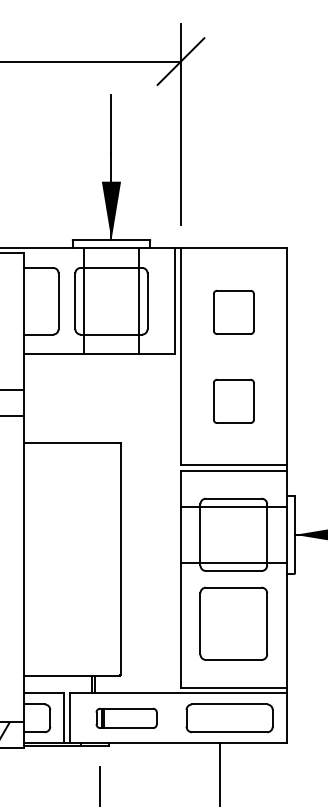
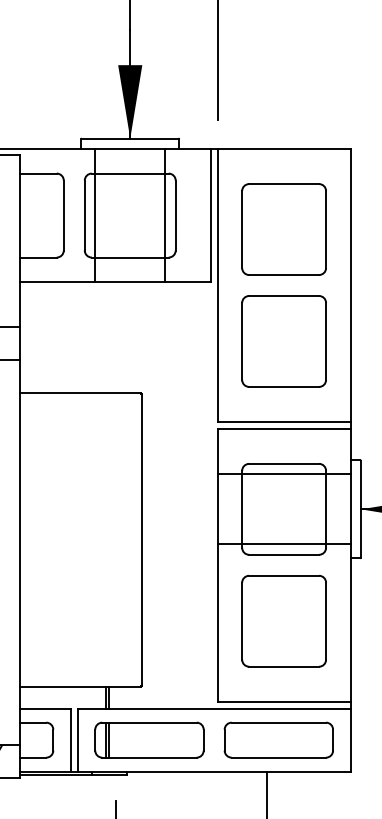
part: (233, 312) -> (283, 229), size x1.67
part: (233, 401) -> (283, 341), size x1.67
part: (126, 718) -> (149, 740), size x1.43

